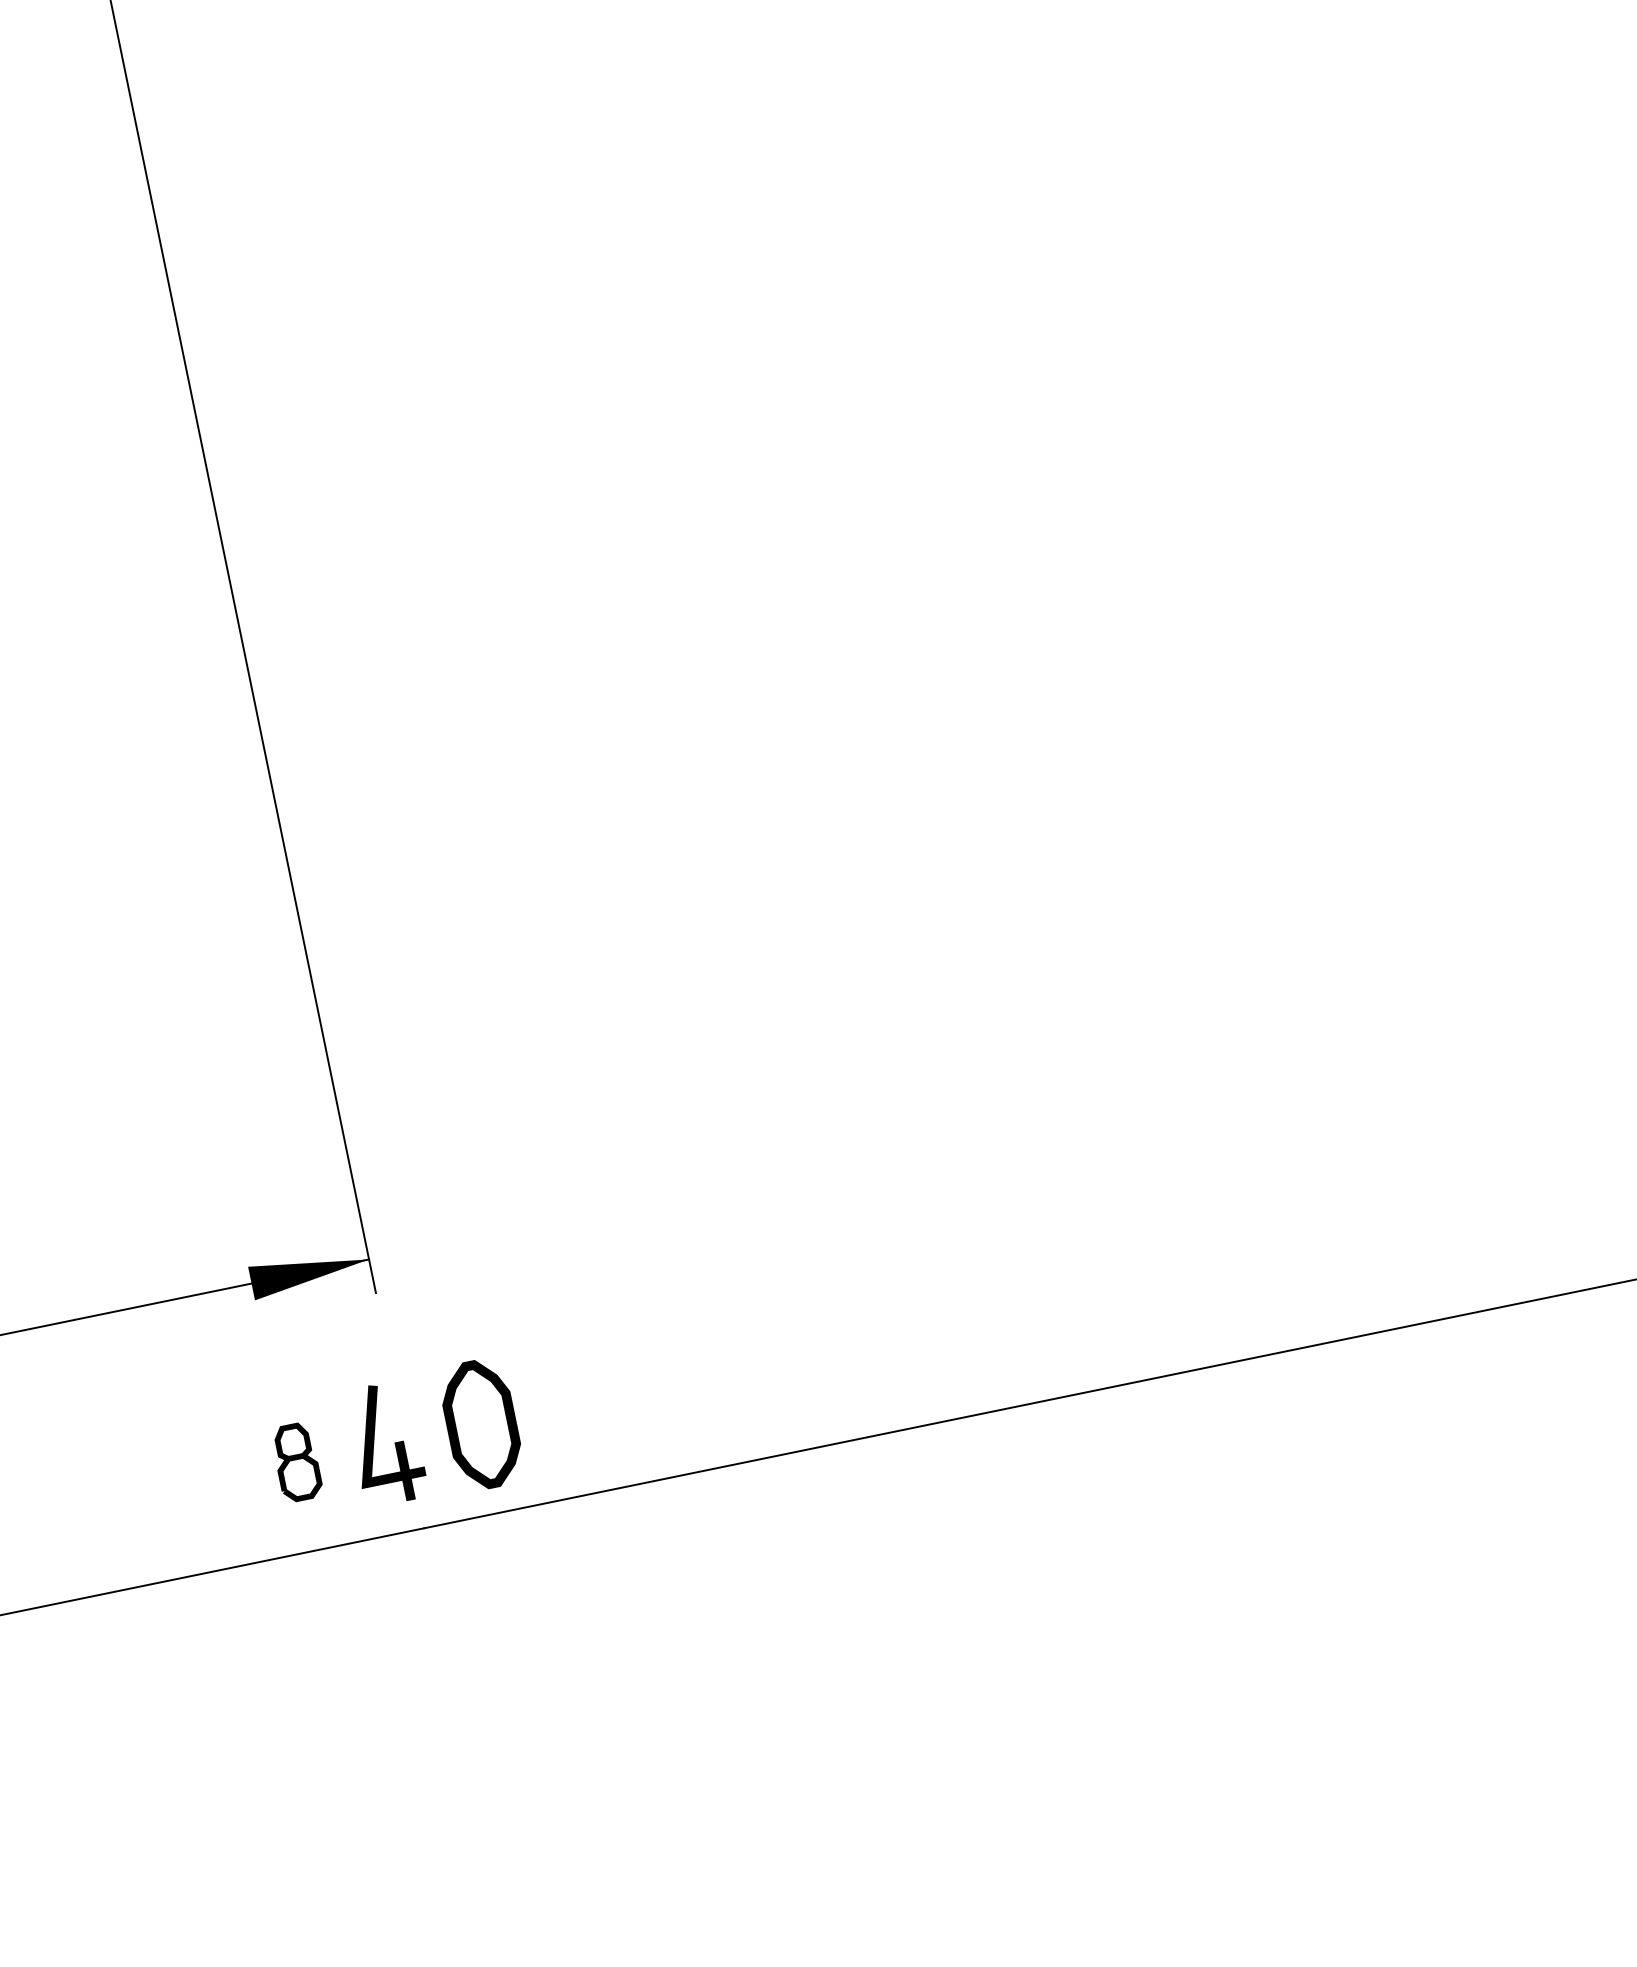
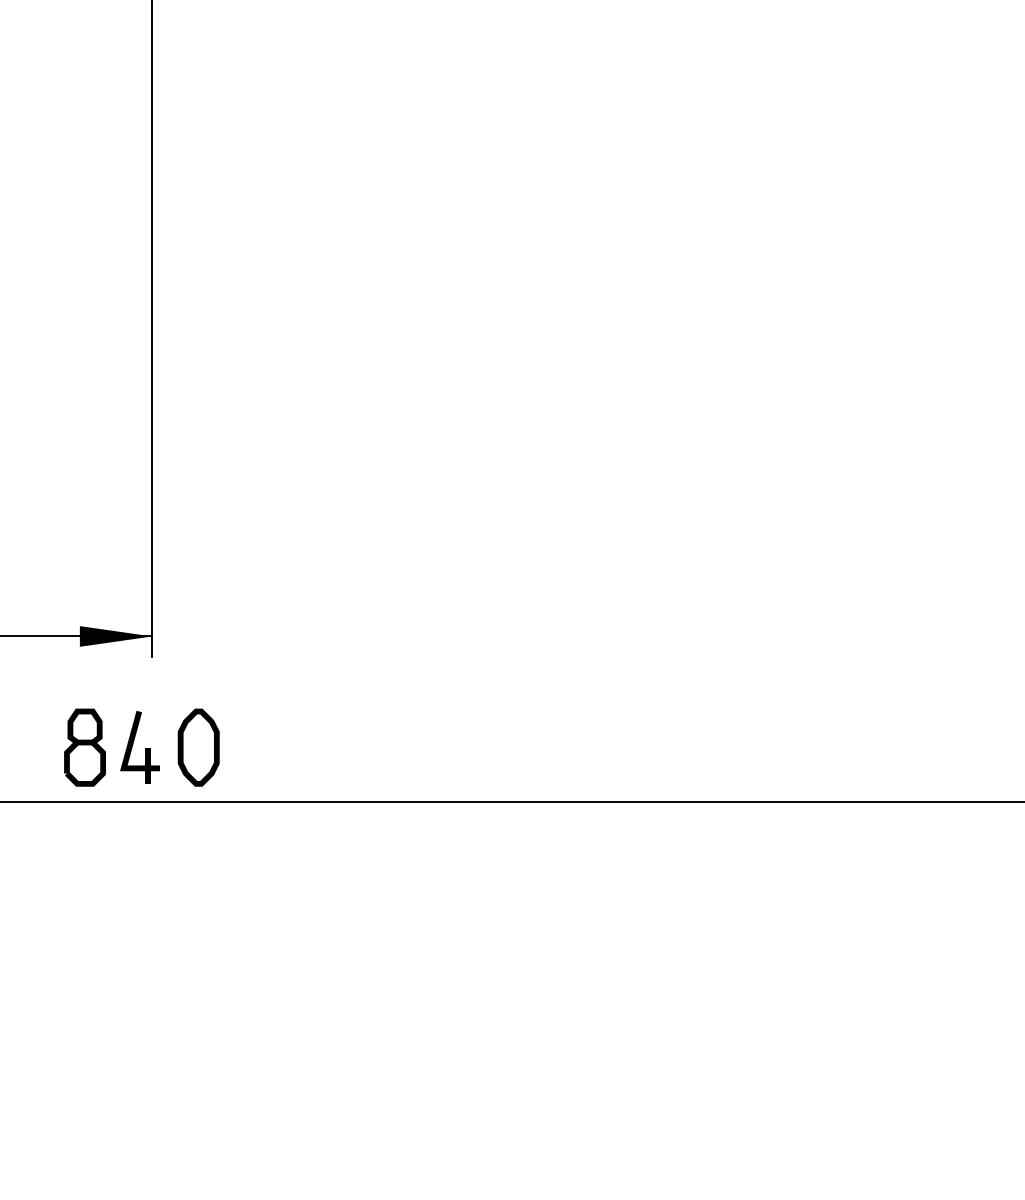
part: (296, 1462) -> (84, 747), size x1.67

